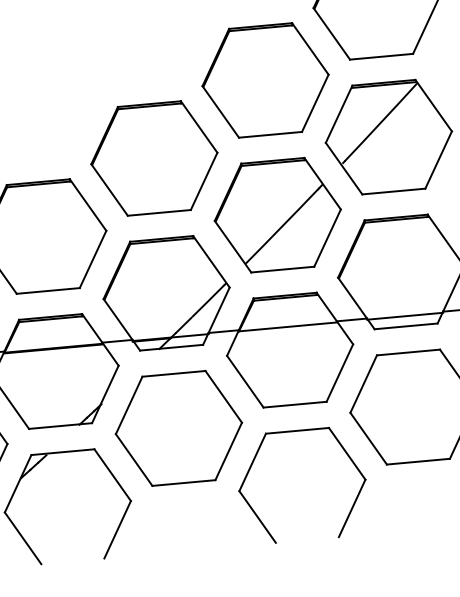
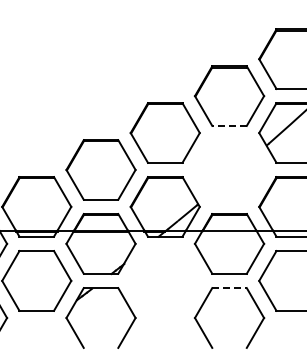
line: (270, 134) -> (229, 125), solid -> dashed
part: (277, 214) -> (229, 169), removed
part: (177, 427) -> (164, 280), removed
line: (299, 431) -> (230, 288), solid -> dashed

